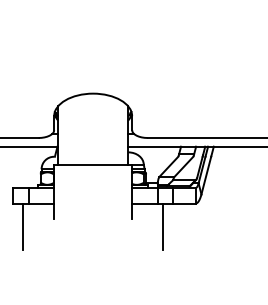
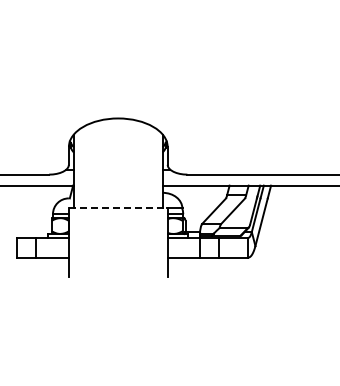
line: (93, 164) -> (118, 208), solid -> dashed
line: (23, 226) -> (29, 286), removed
line: (162, 226) -> (206, 286), removed

